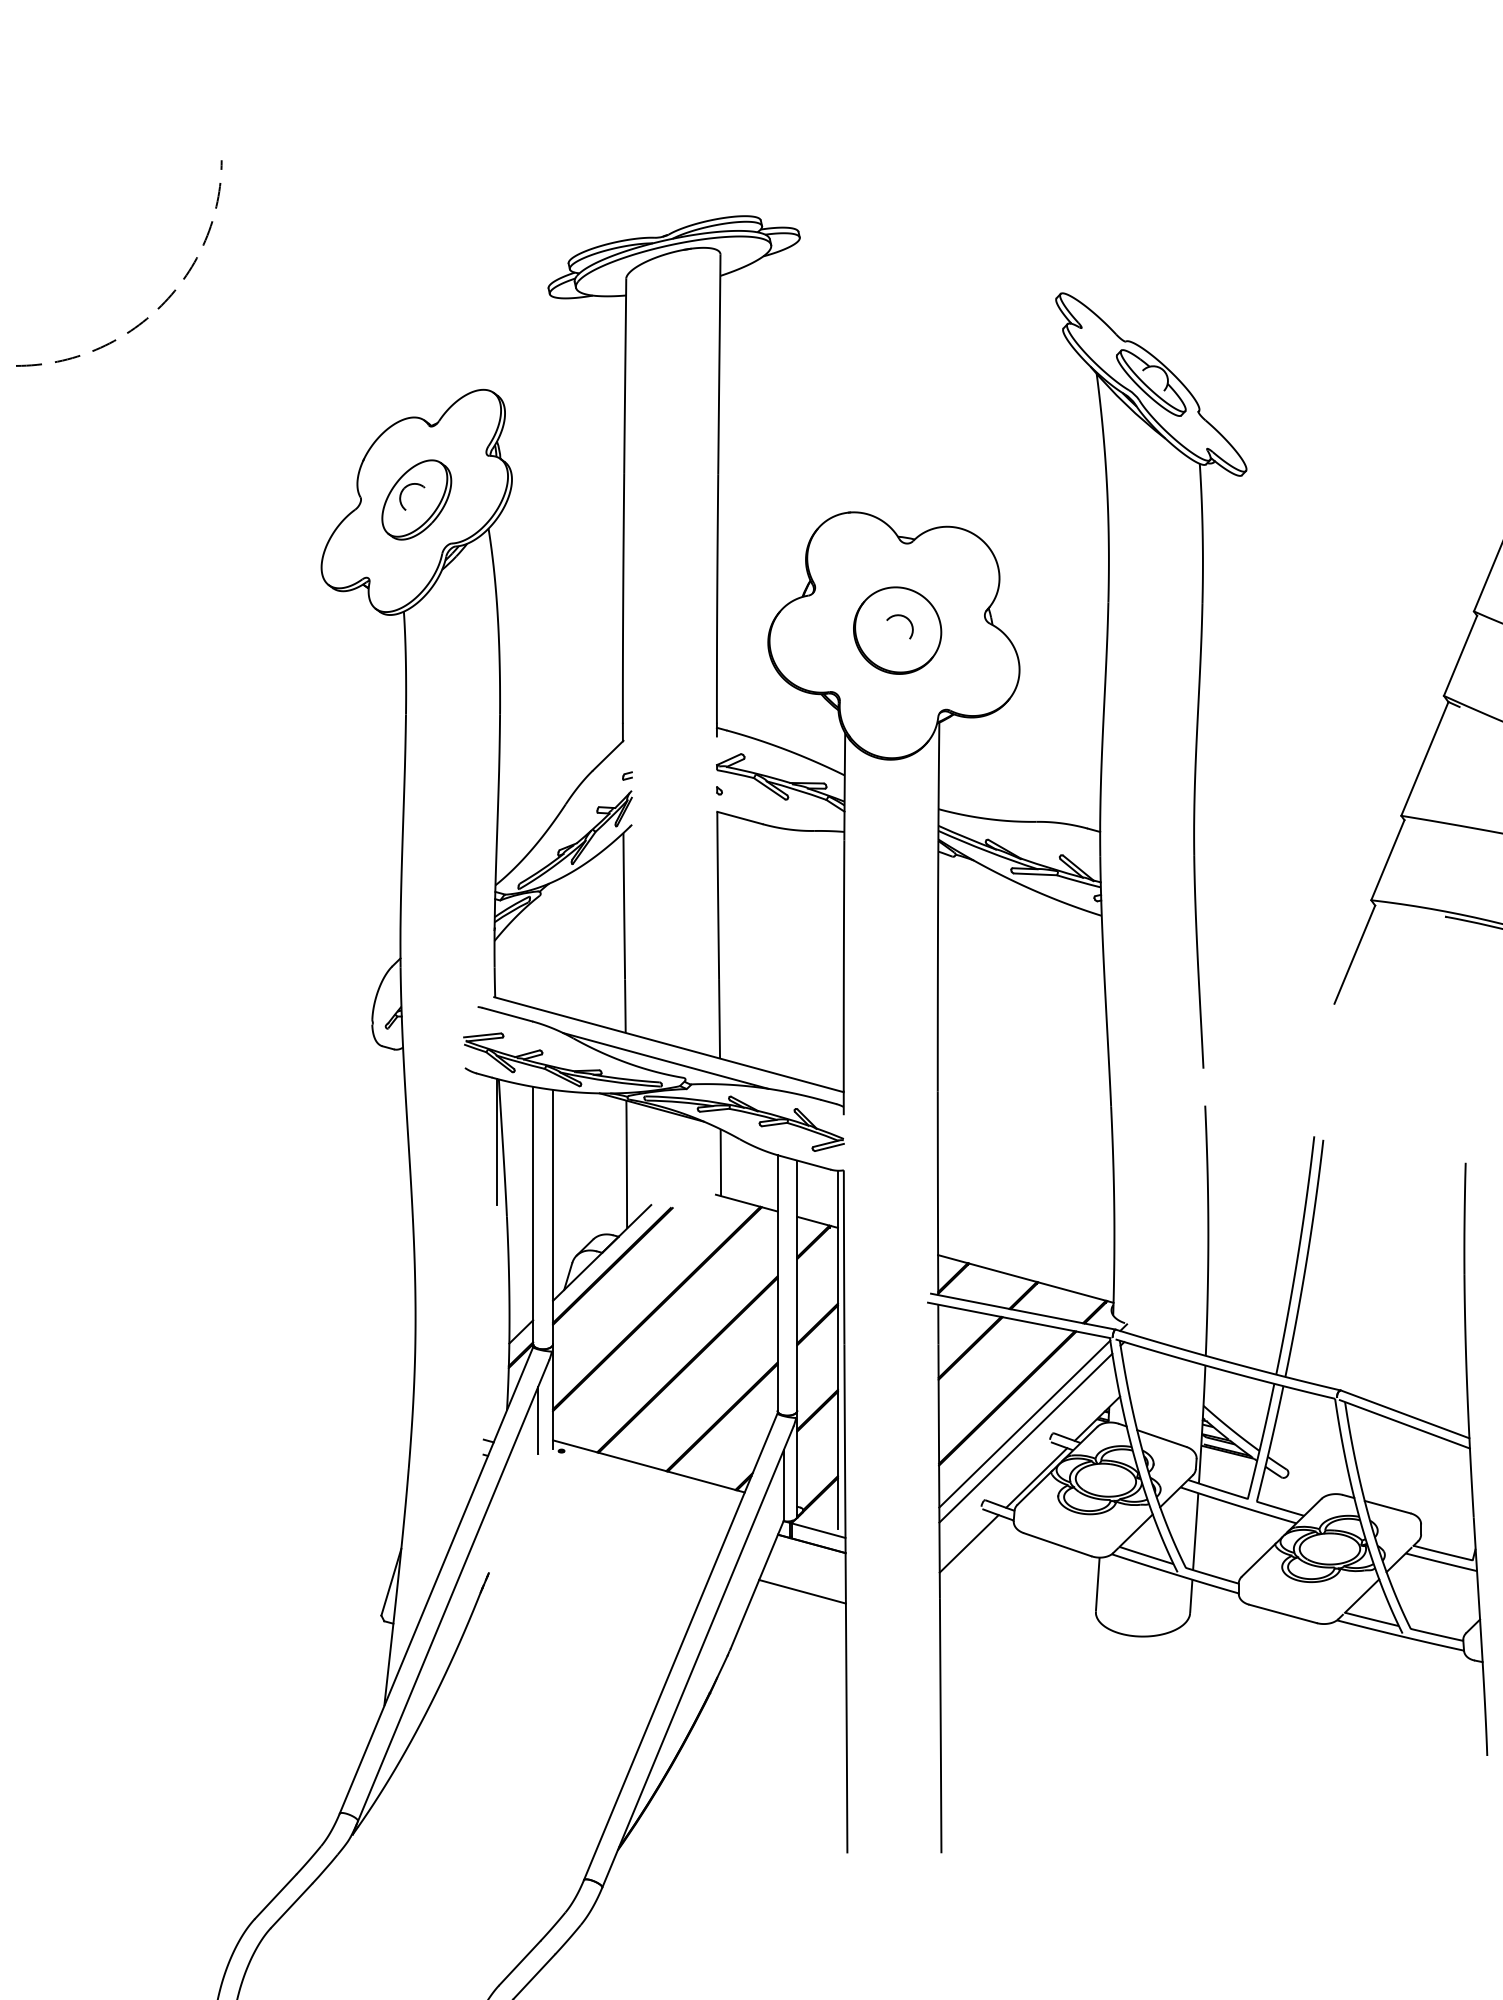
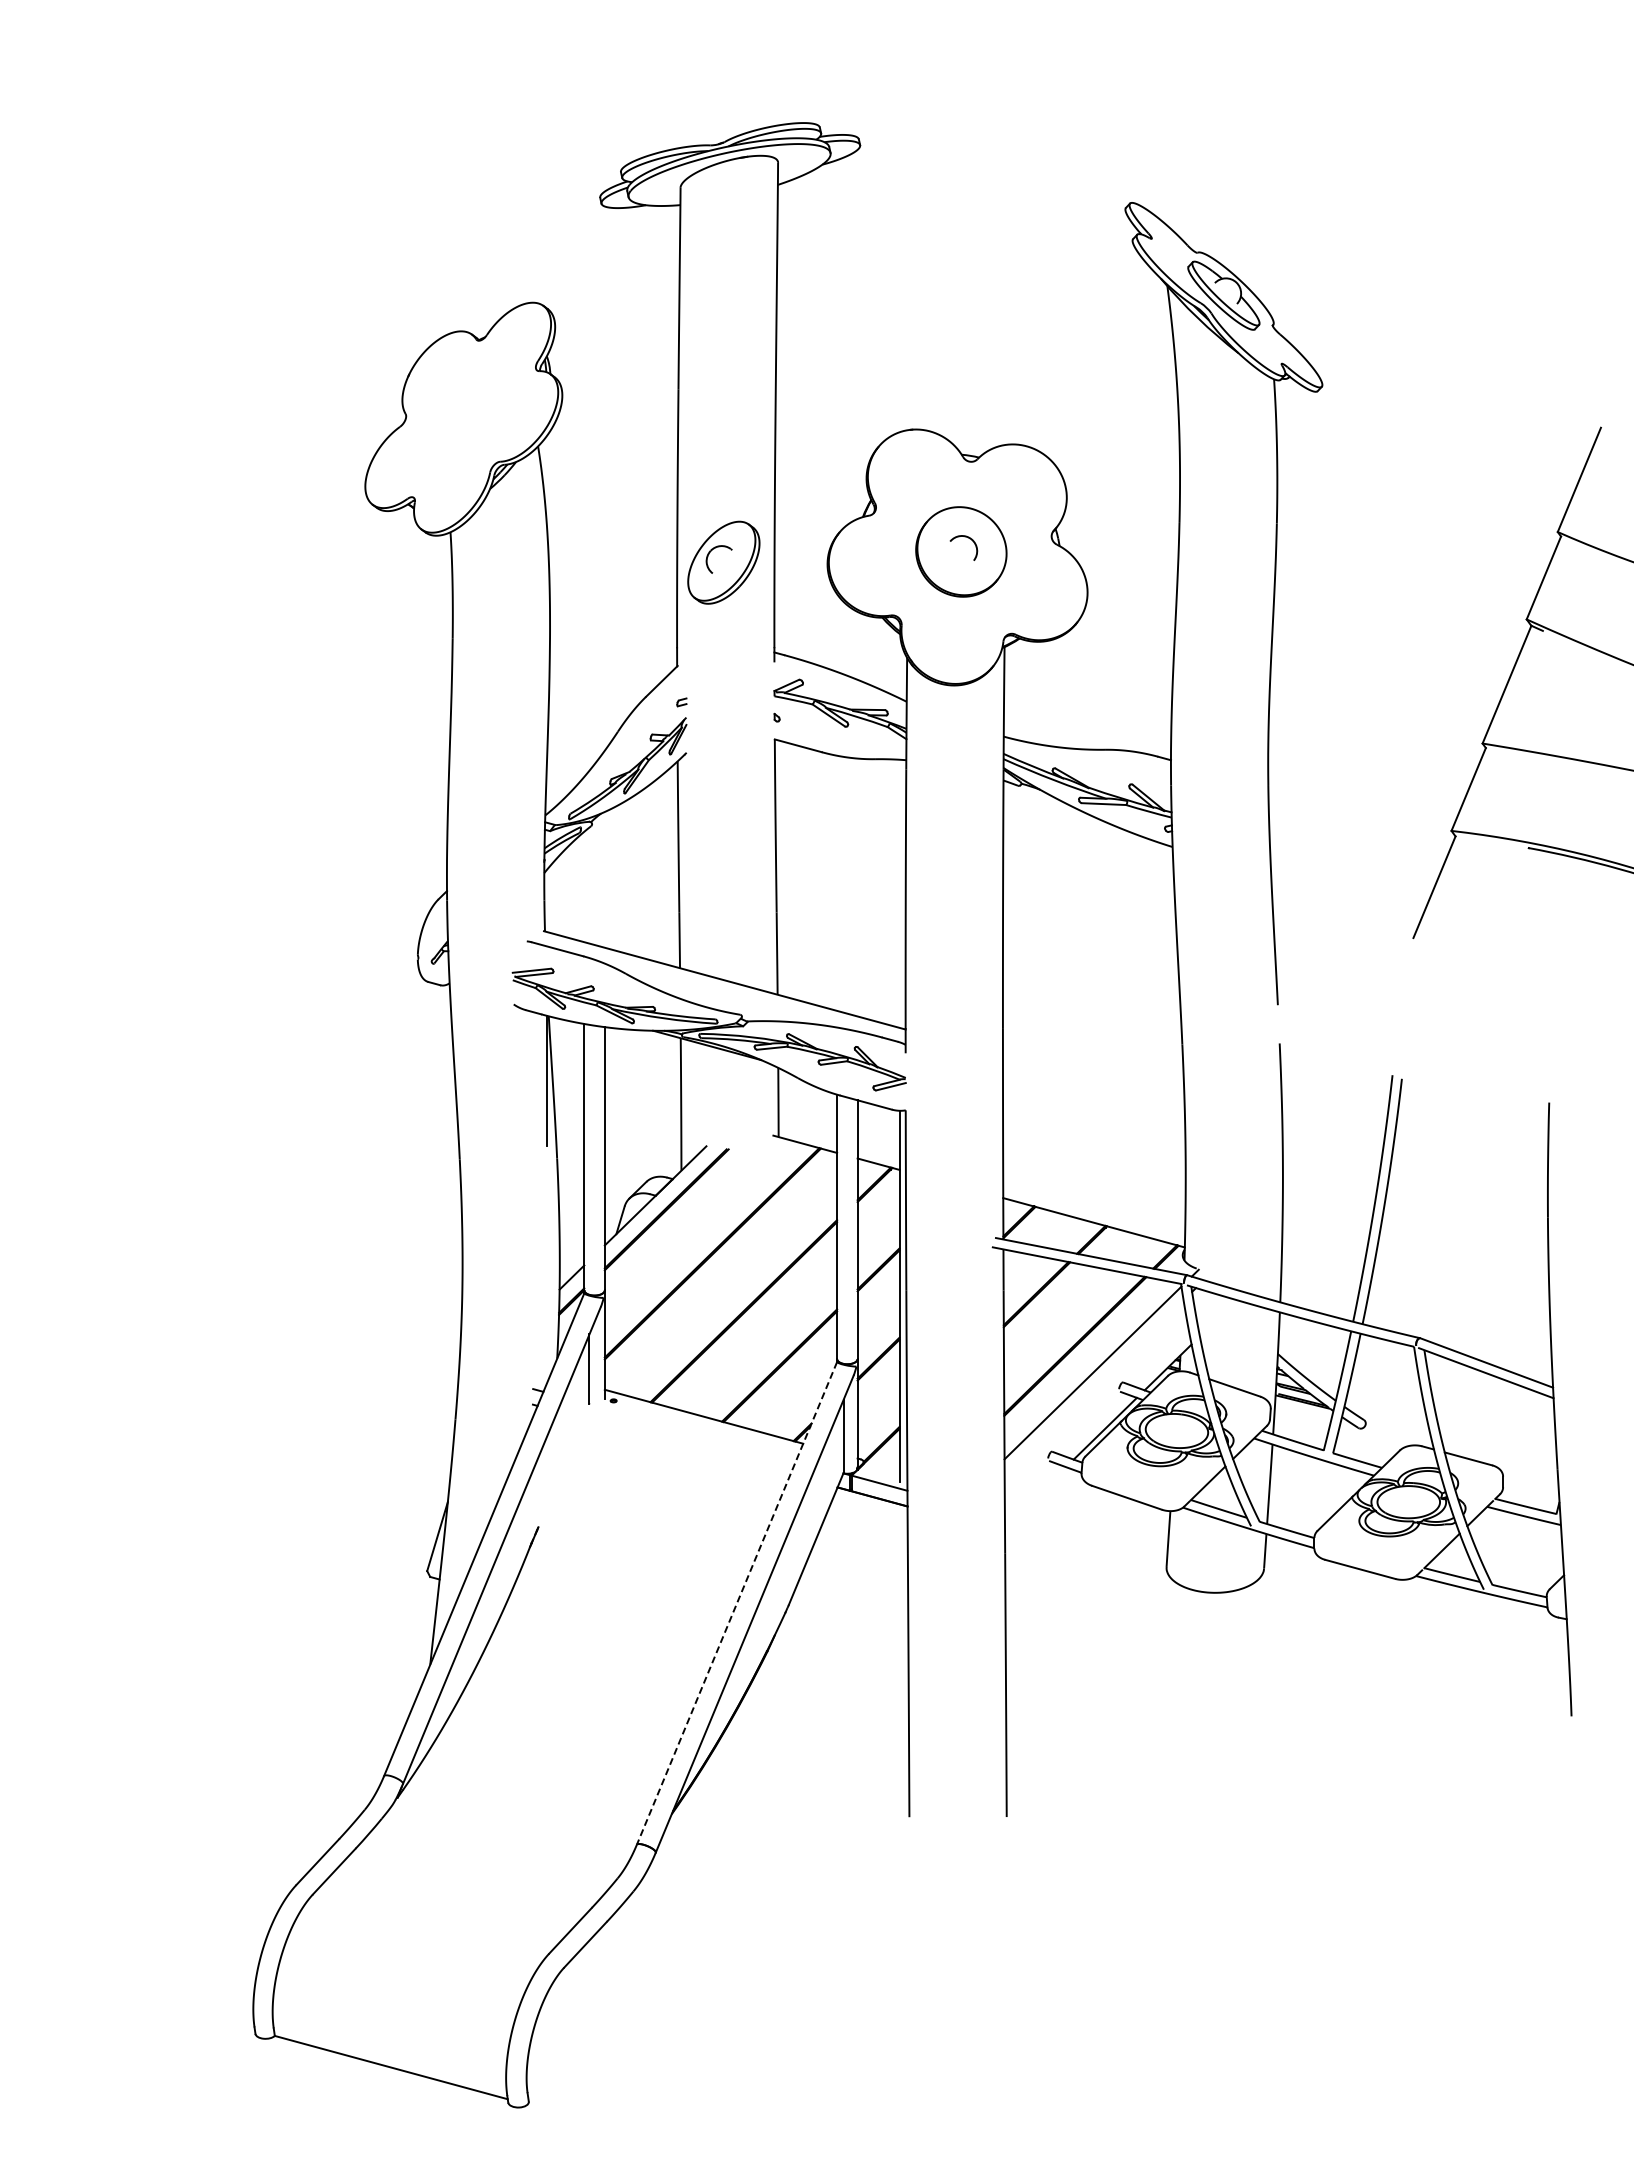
arc: (161, 304) -> (199, 214), removed
part: (416, 499) -> (723, 562), moved
line: (665, 1061) -> (721, 997), removed
line: (1025, 1438) -> (1093, 1387), removed
line: (969, 1543) -> (1035, 1496), removed
line: (802, 1591) -> (862, 1546), removed
line: (680, 1646) -> (736, 1603), solid -> dashed

